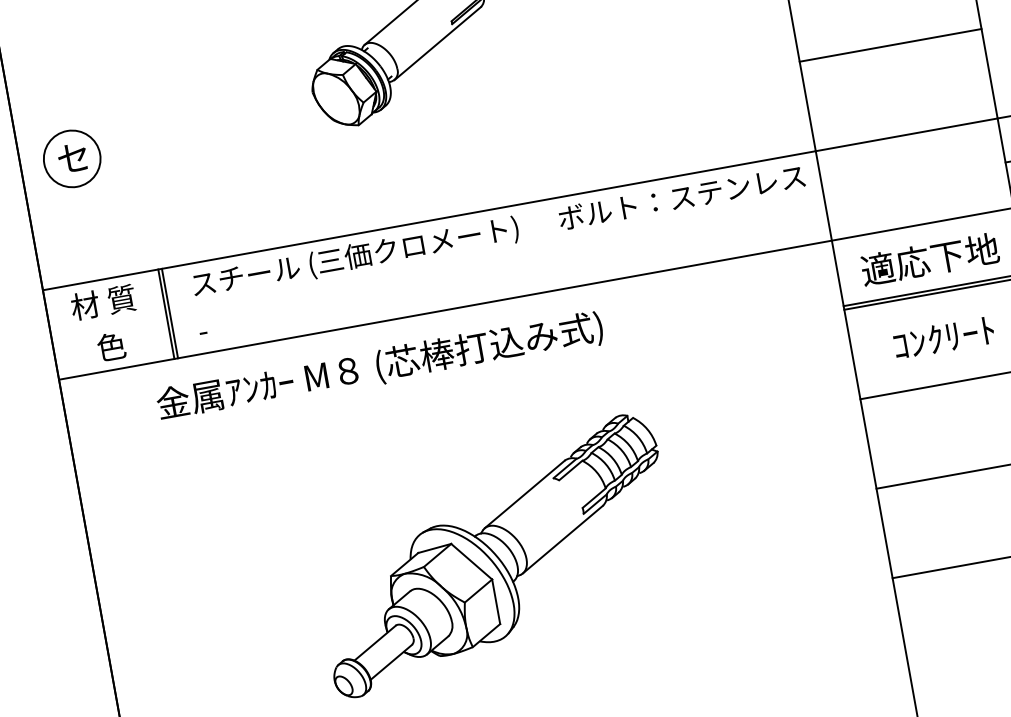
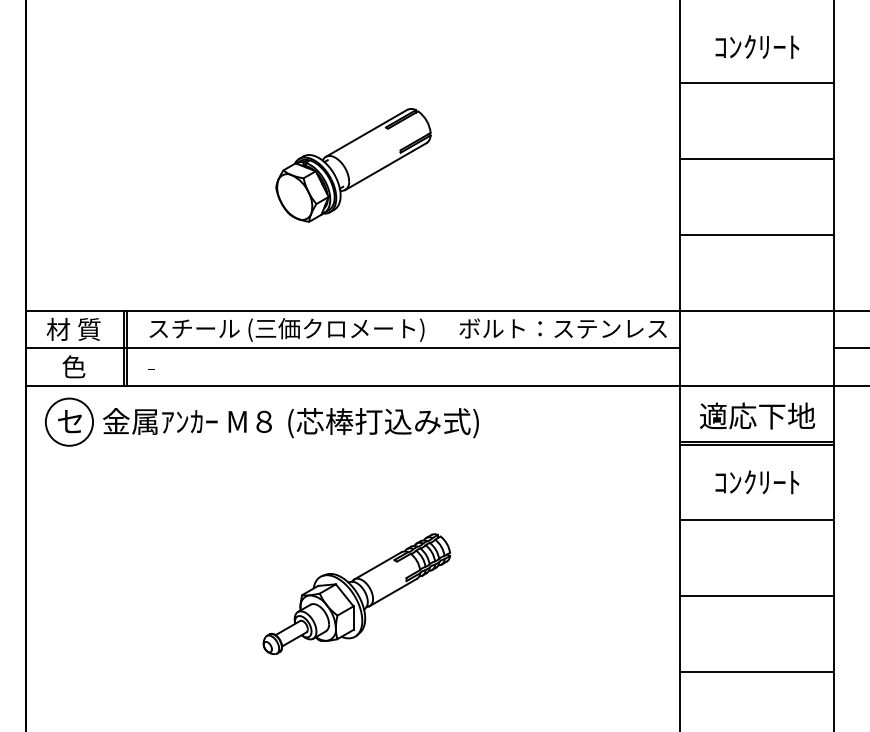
part: (72, 158) -> (69, 421), moved
line: (436, 264) -> (352, 347), added
part: (493, 554) -> (356, 593), size x0.62

